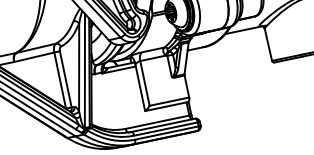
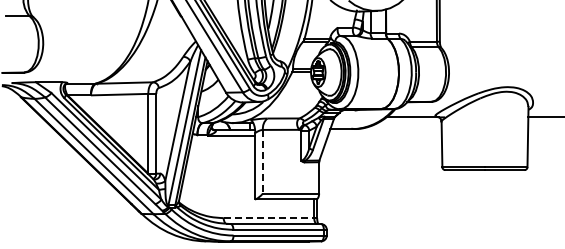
line: (144, 83) -> (262, 161), solid -> dashed
line: (157, 122) -> (269, 218), solid -> dashed

